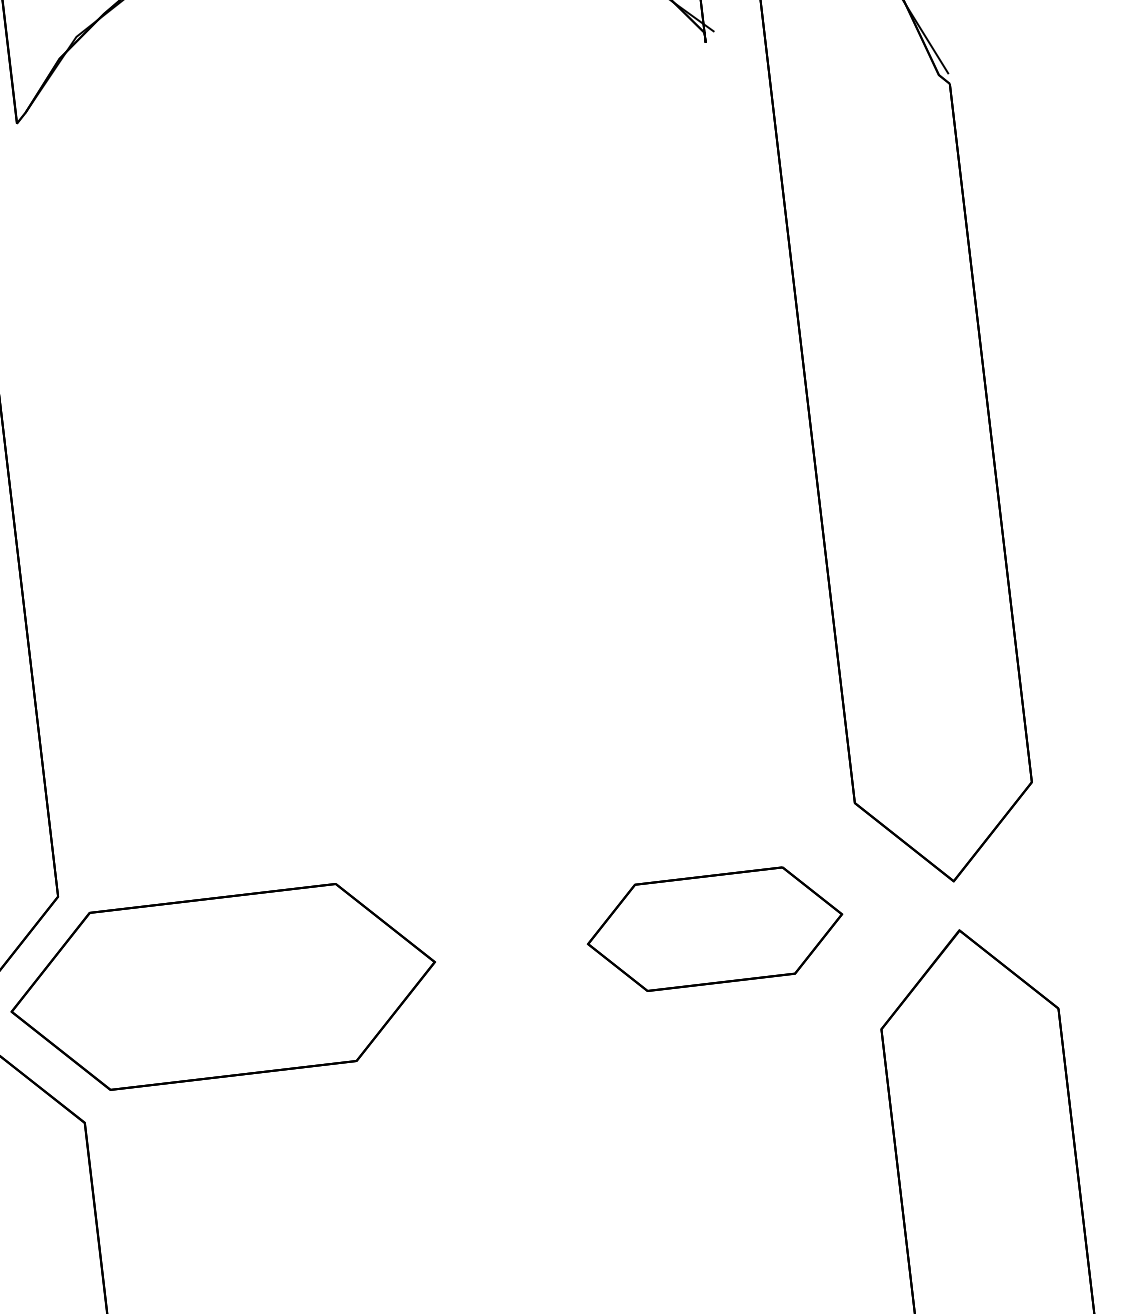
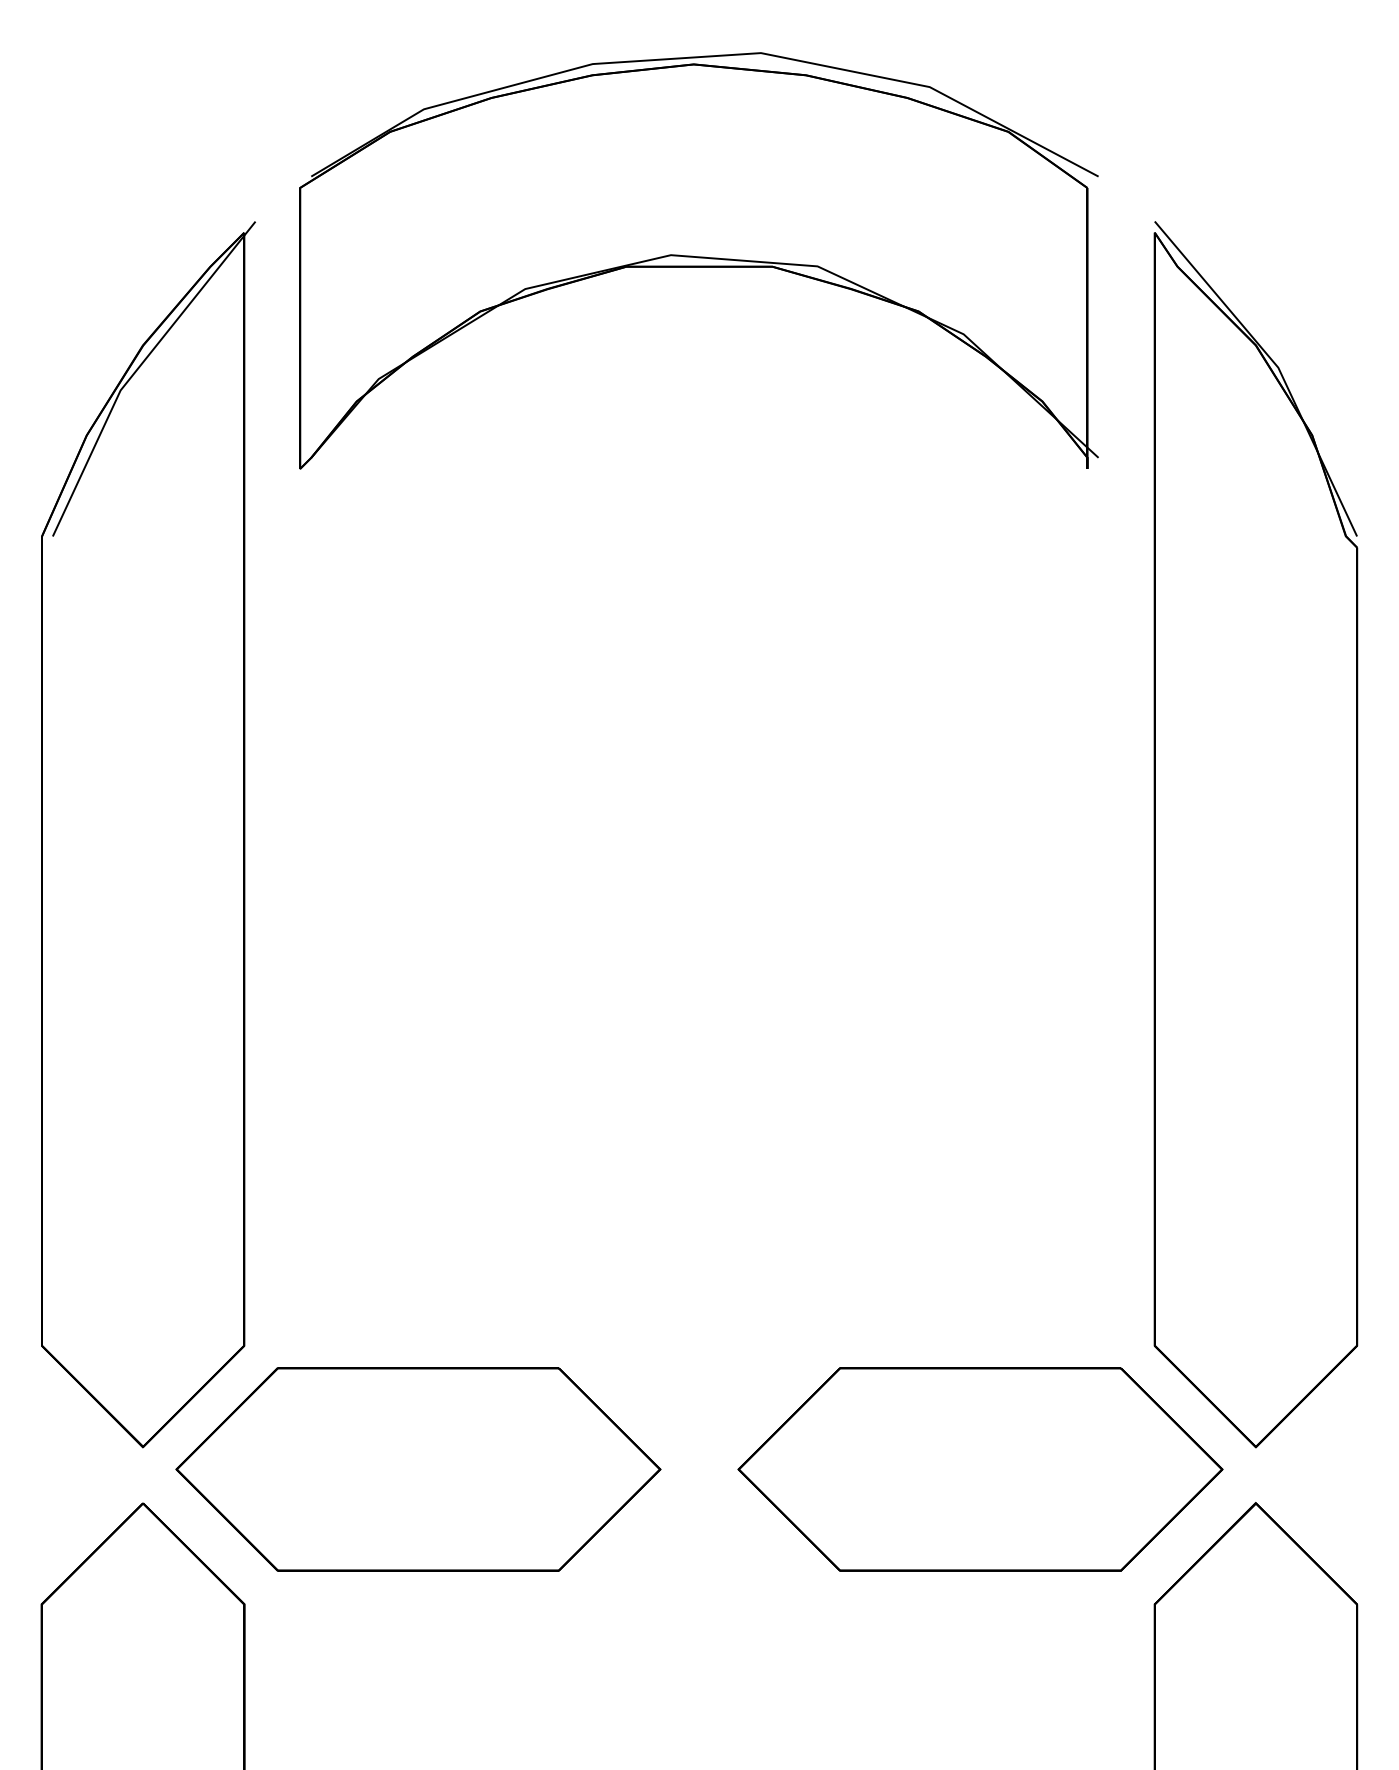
part: (715, 929) -> (980, 1469), size x1.67

